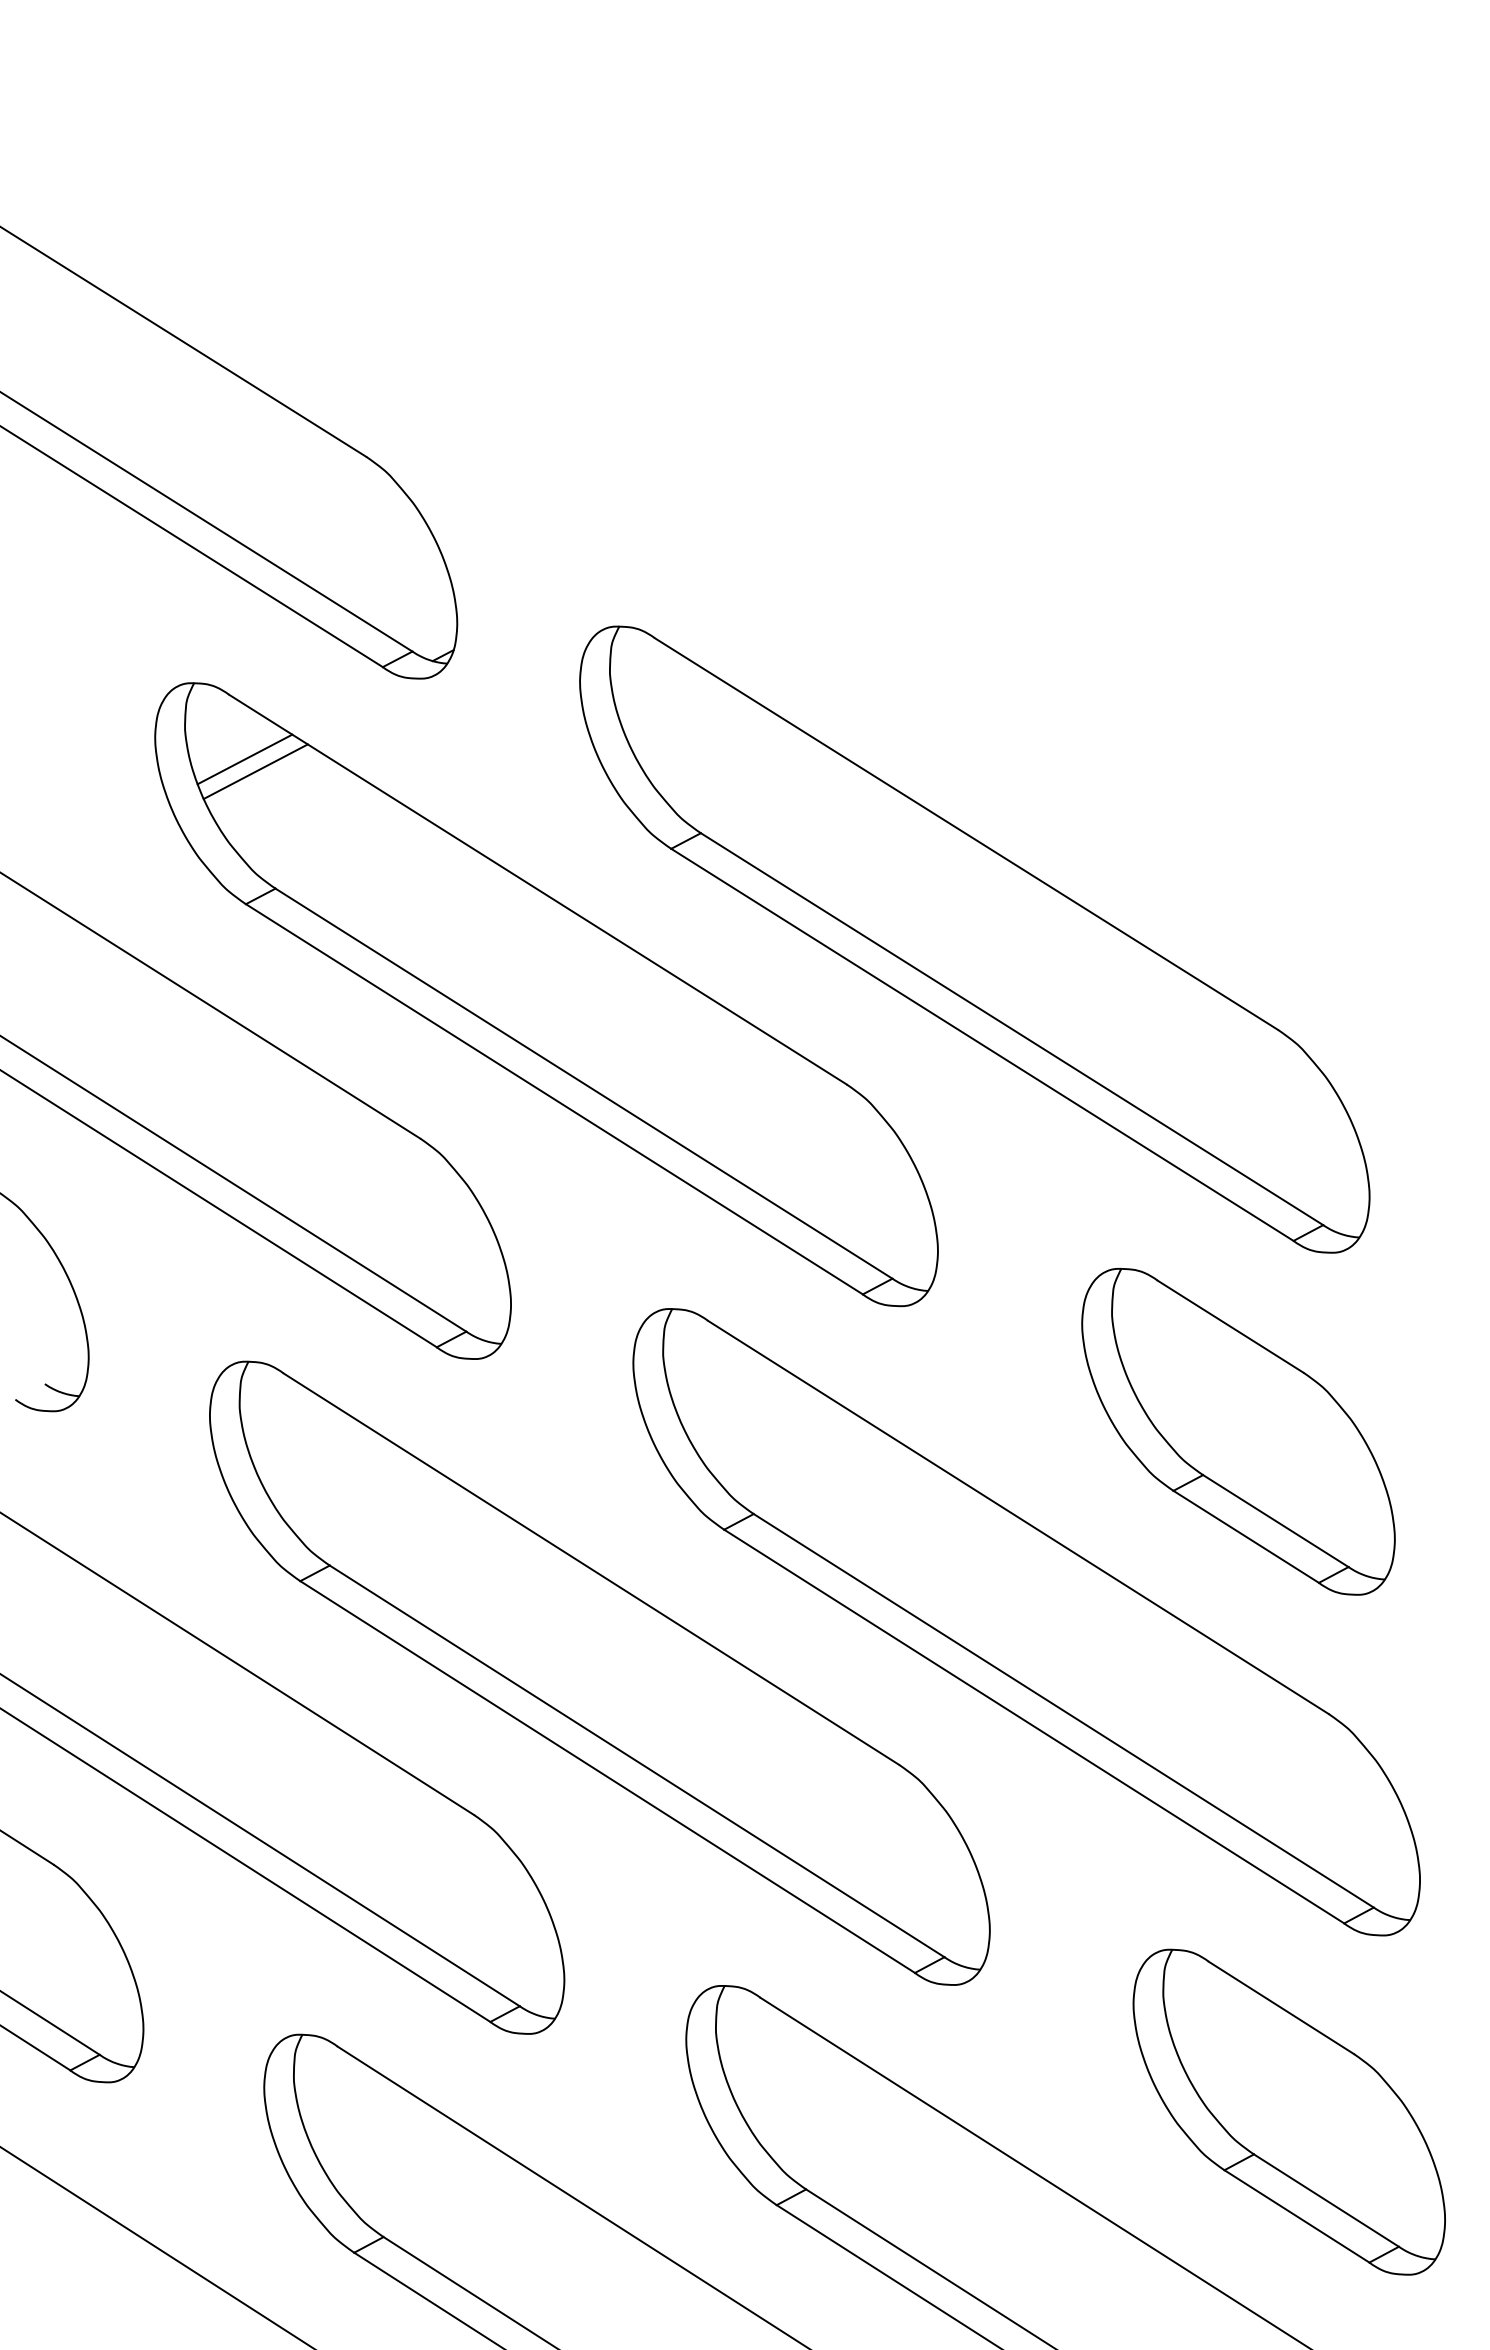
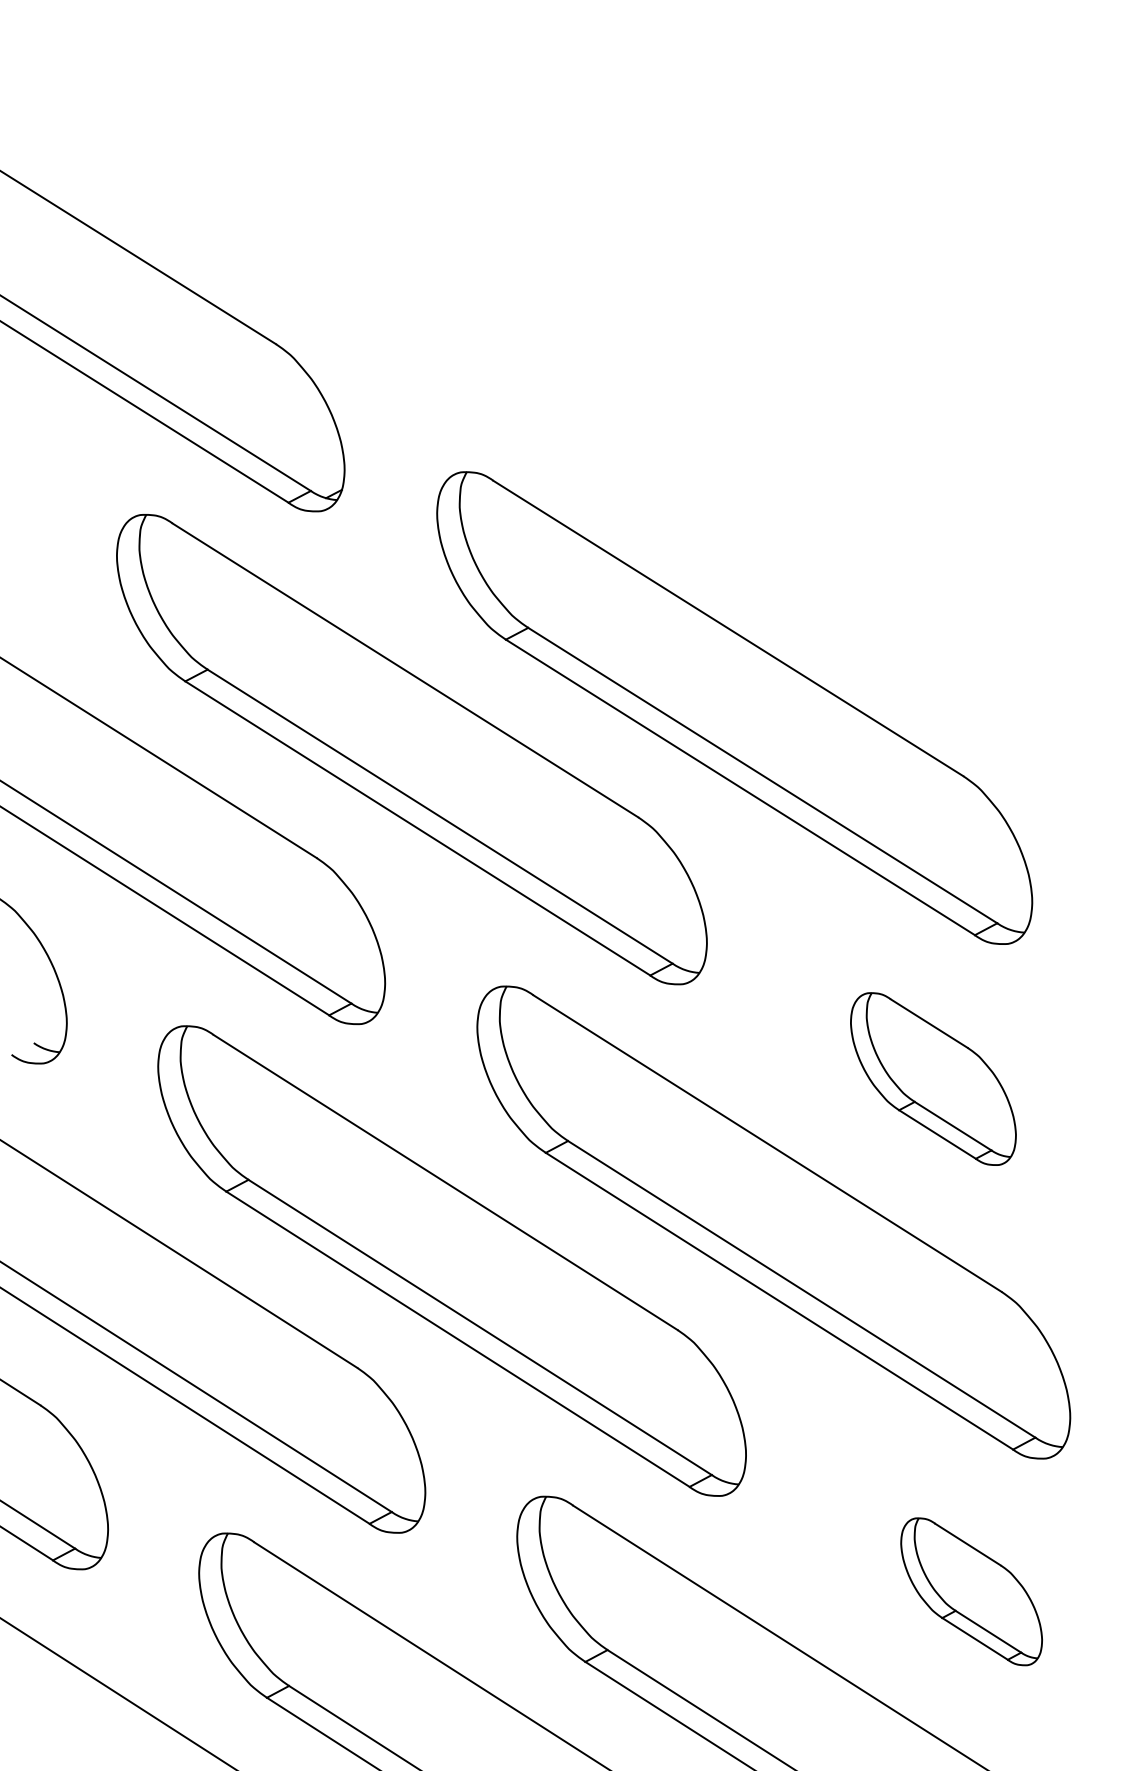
line: (244, 759) -> (184, 572), removed
line: (255, 771) -> (192, 581), removed
part: (1238, 1431) -> (933, 1078), size x0.7
part: (1288, 2111) -> (971, 1591), size x0.6

